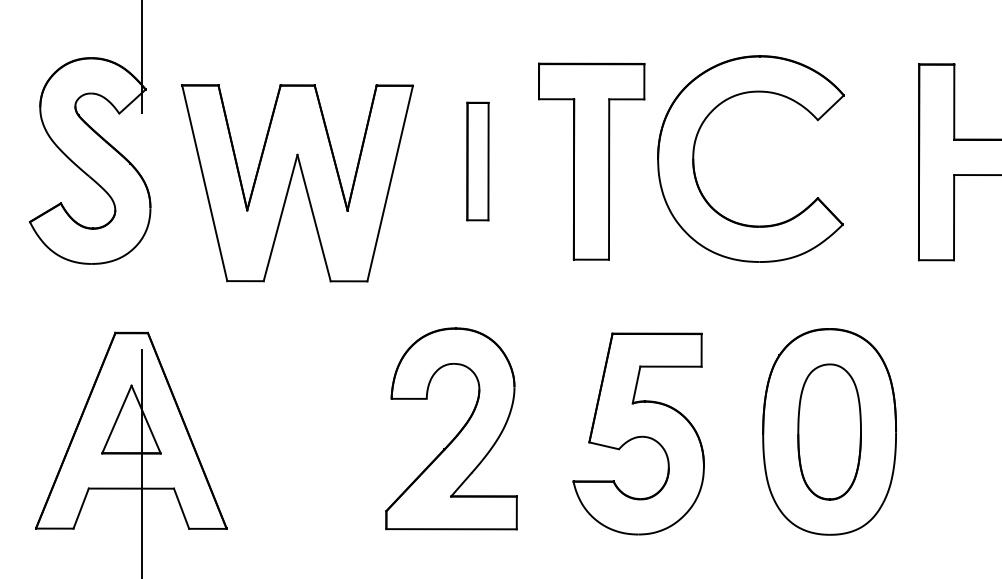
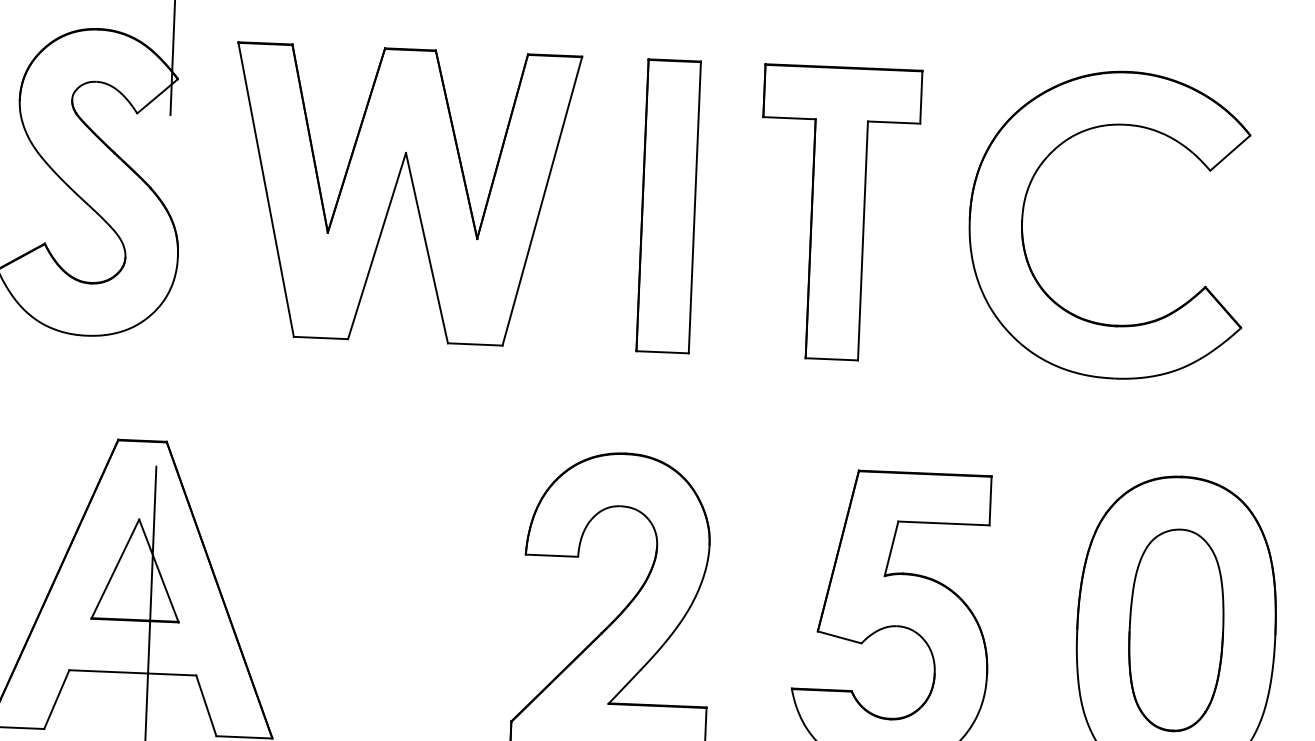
part: (694, 158) -> (1024, 220), moved
part: (477, 161) -> (667, 206), size x1.67
part: (303, 182) -> (413, 194), moved

